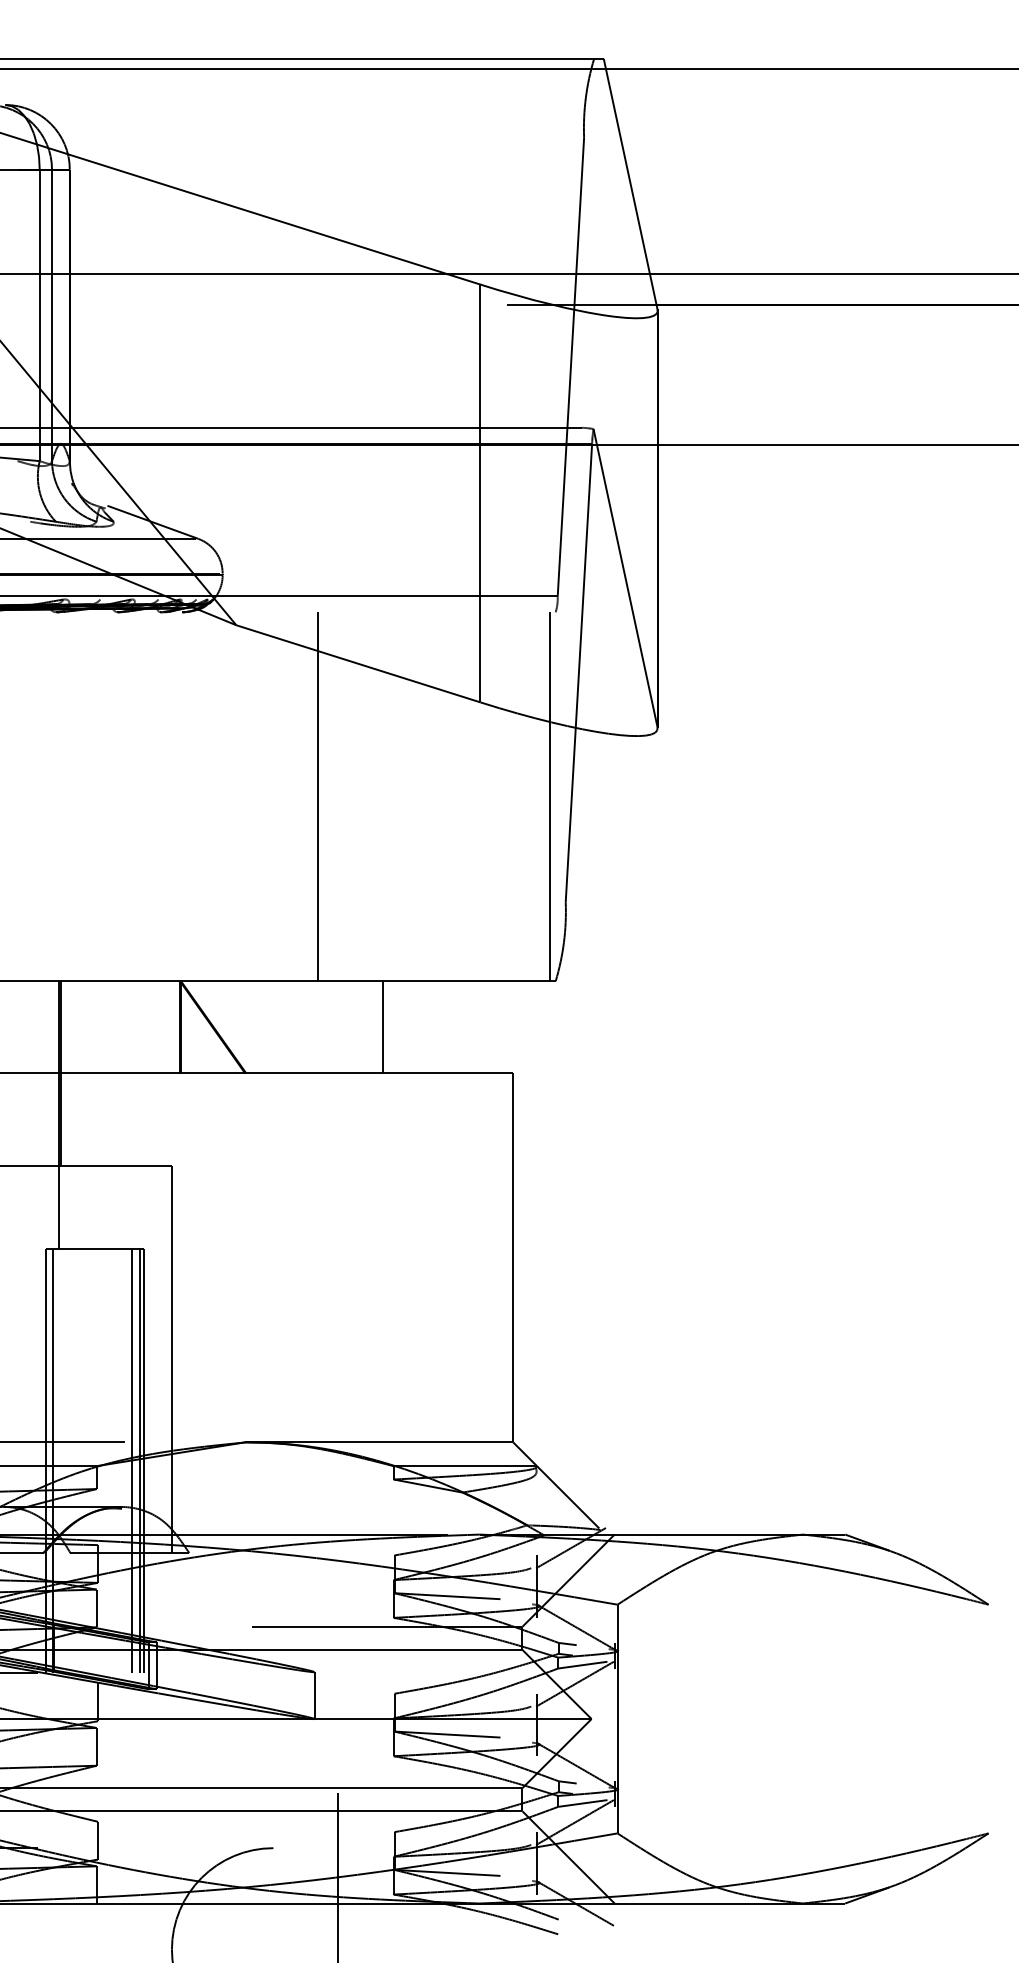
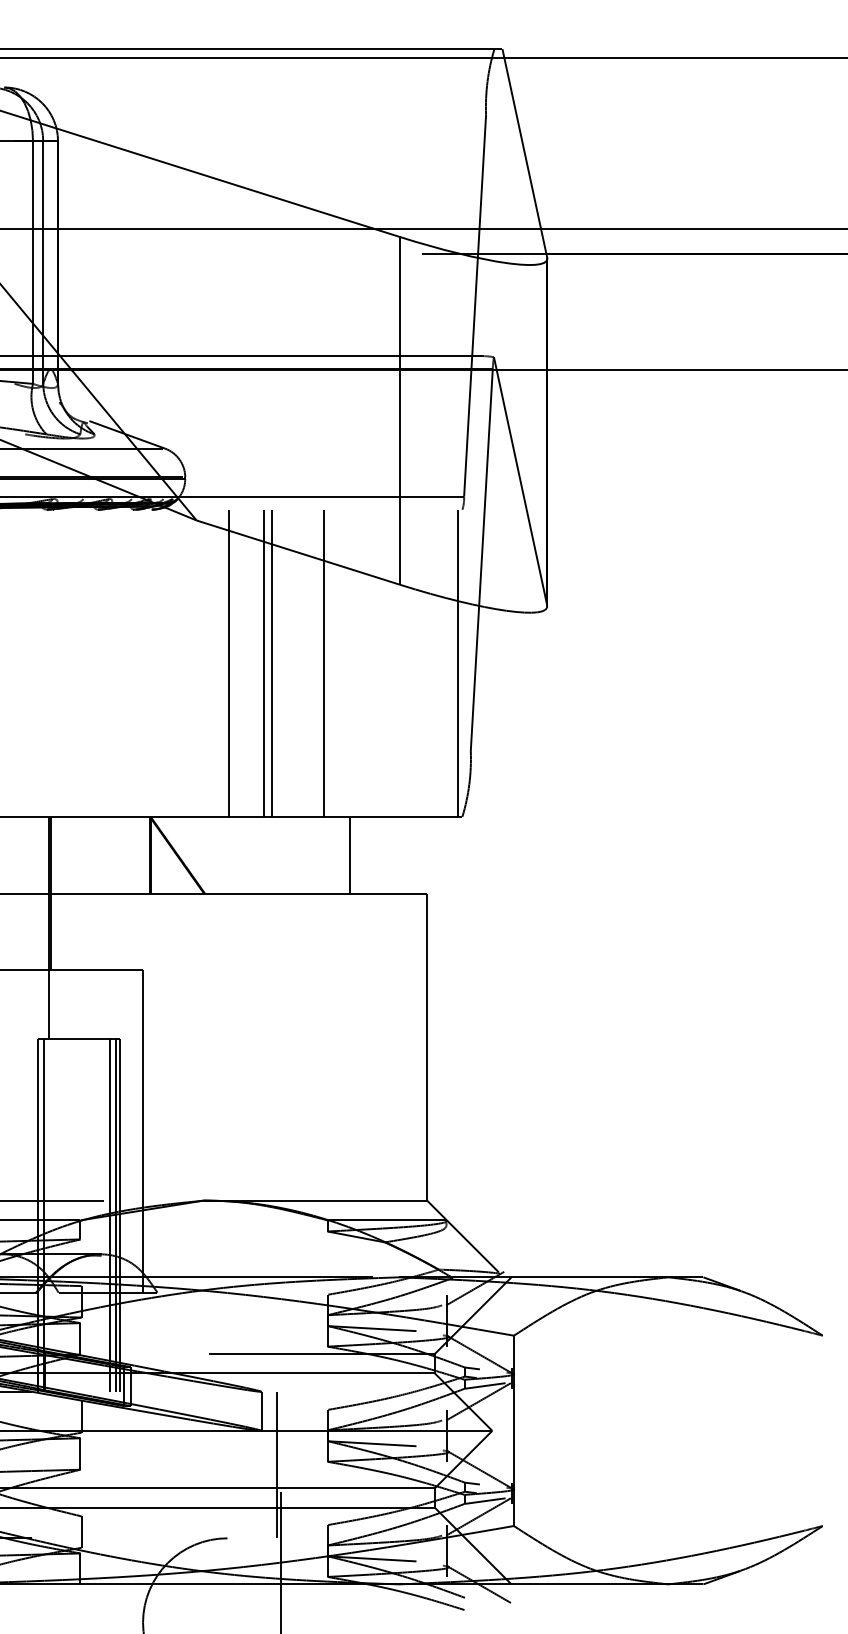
line: (275, 796) -> (229, 663), added
line: (326, 796) -> (271, 663), added
line: (388, 796) -> (323, 663), added
line: (382, 1027) -> (349, 855), moved
line: (333, 1760) -> (277, 1465), added

